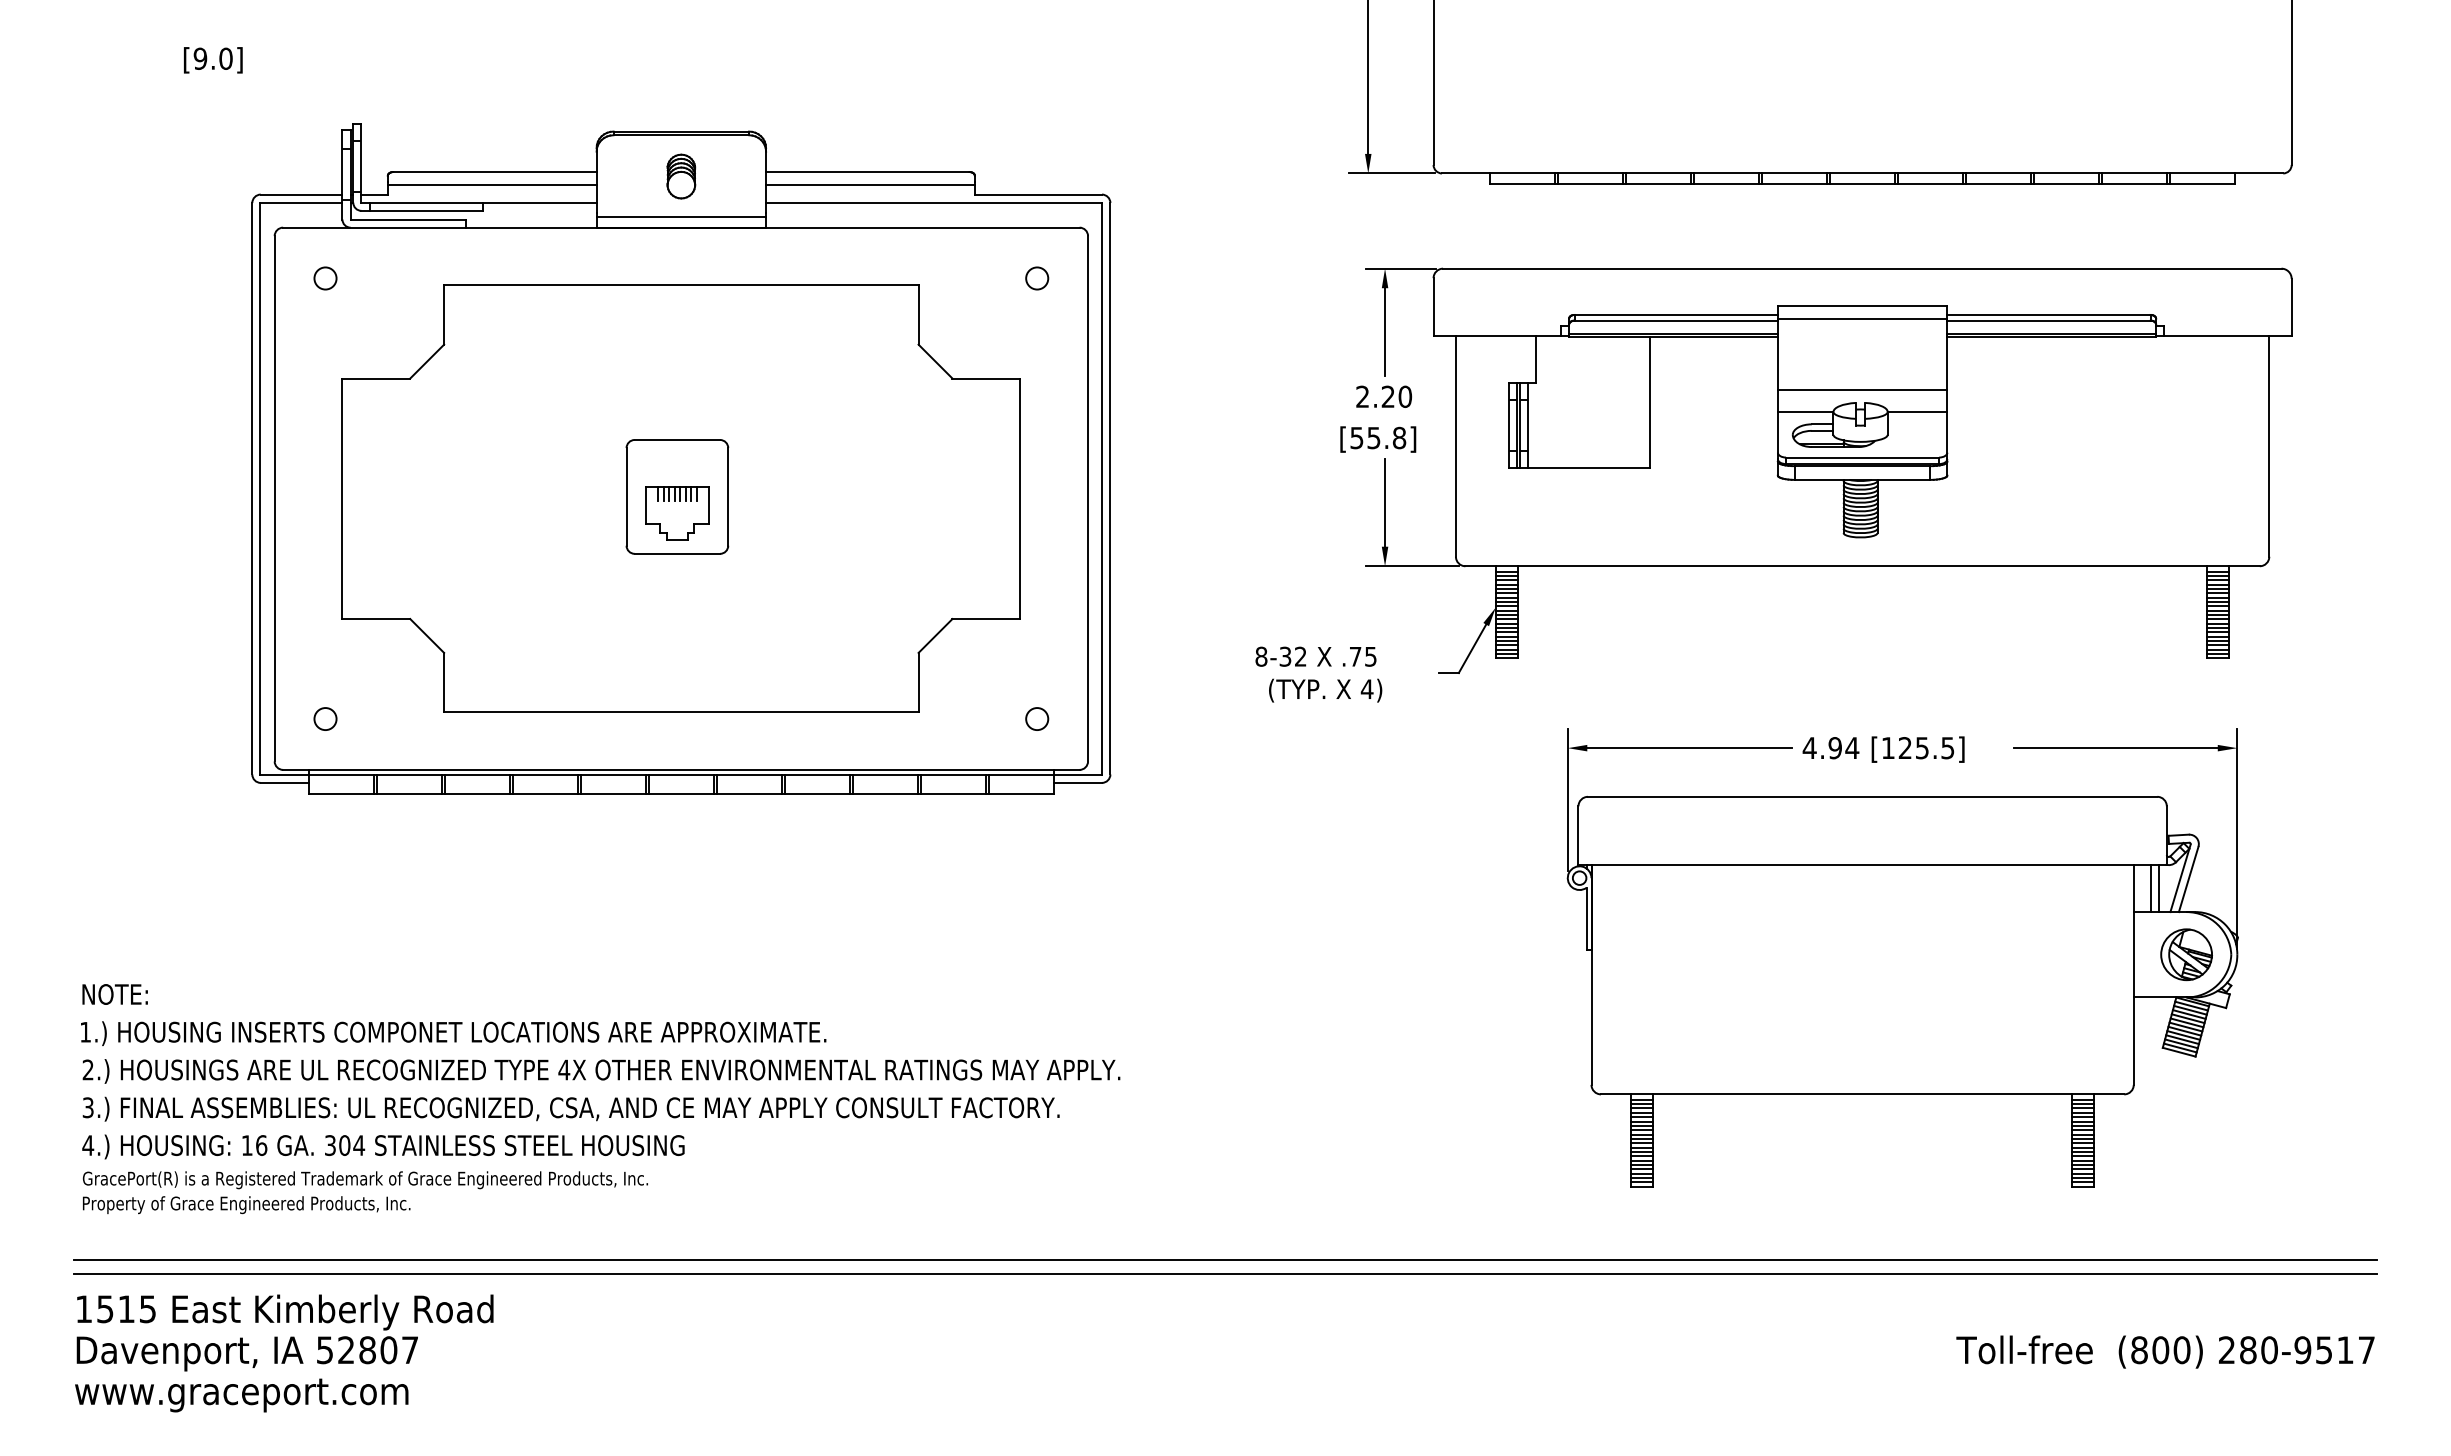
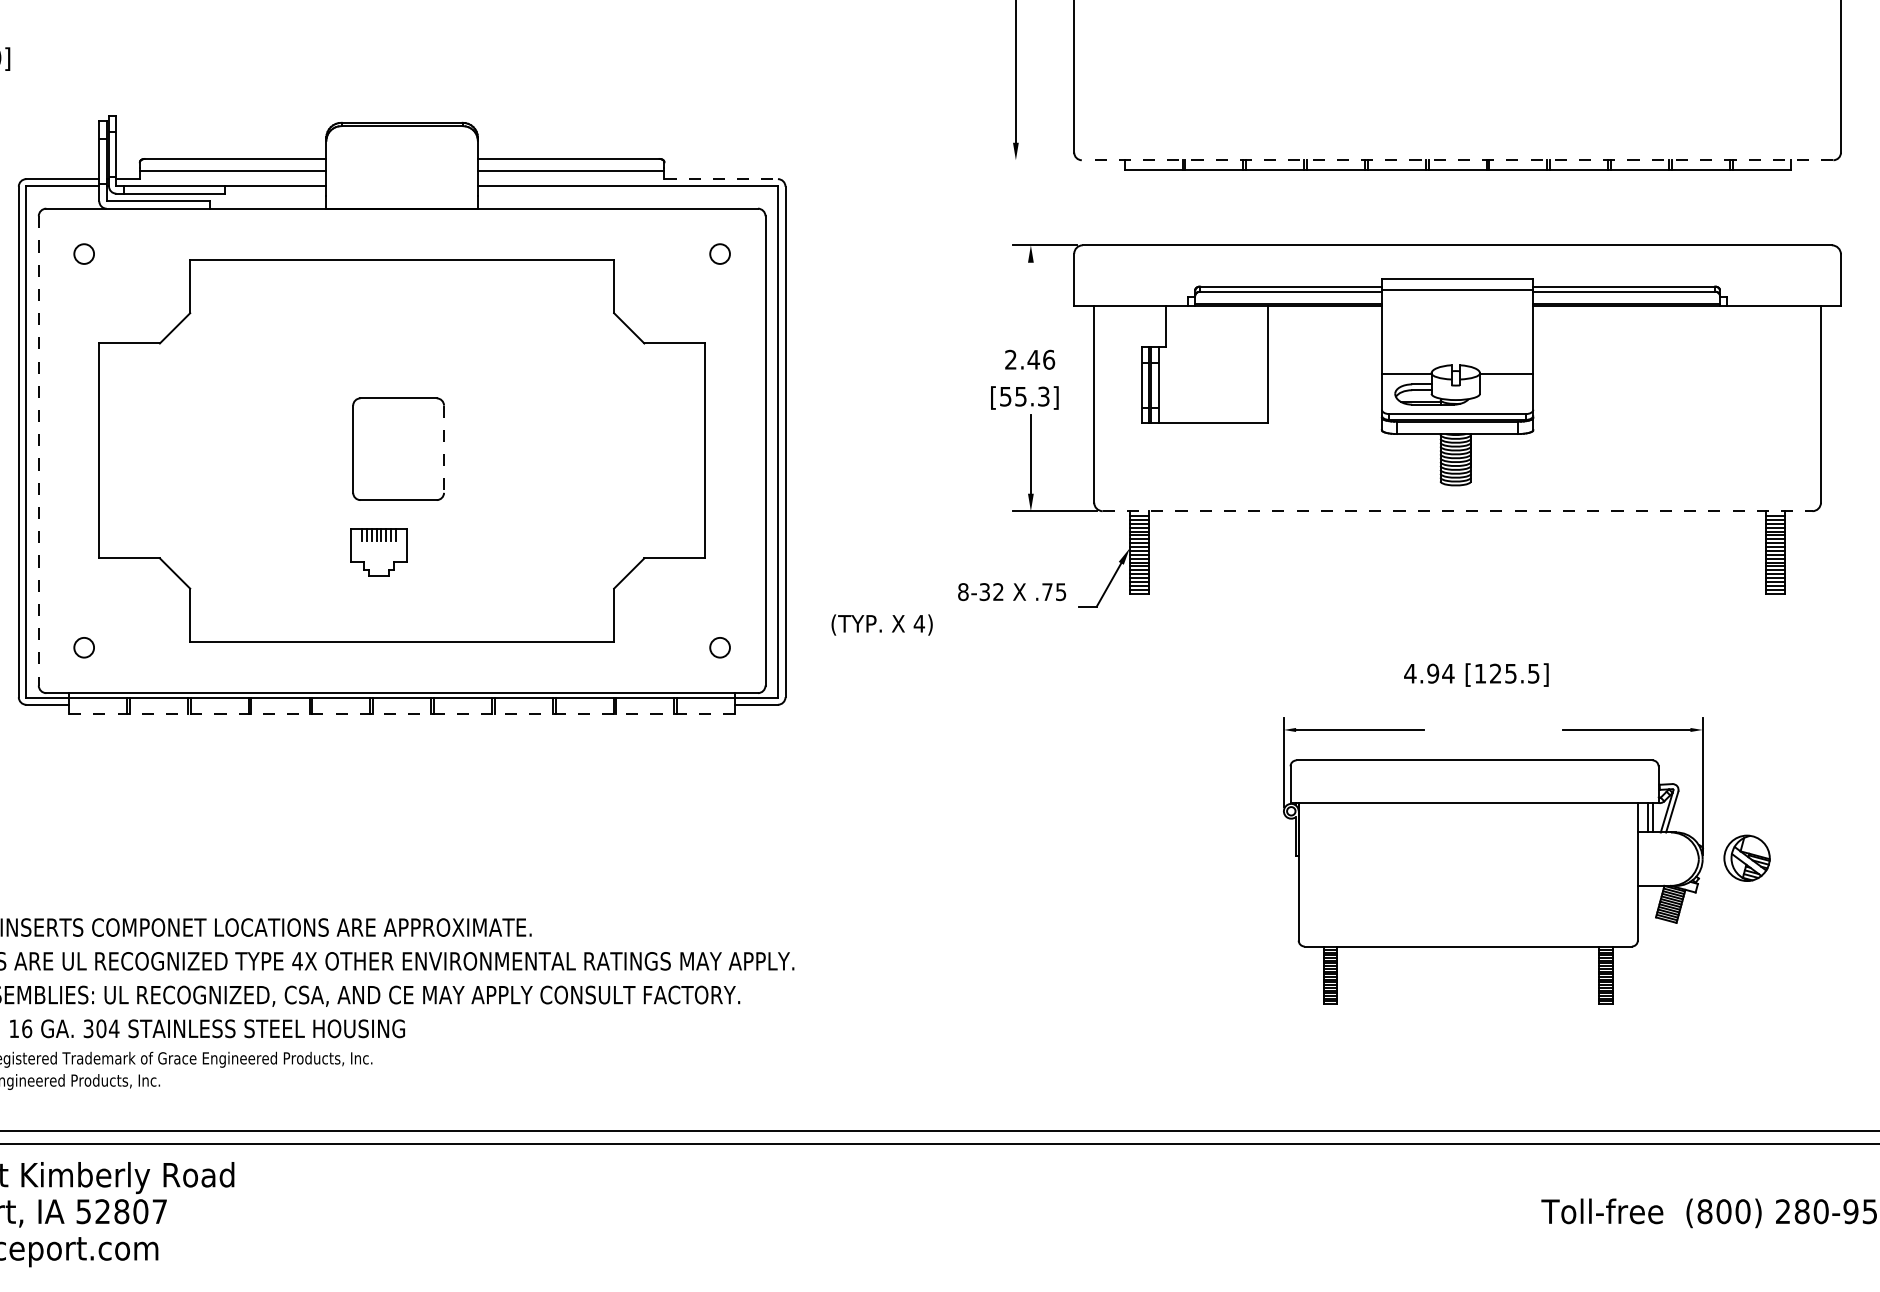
line: (1391, 173) -> (1036, 160), removed
line: (1862, 173) -> (1457, 160), solid -> dashed
part: (681, 176) -> (402, 162), removed
line: (1038, 194) -> (721, 179), solid -> dashed
line: (681, 217) -> (402, 199), removed
line: (1385, 332) -> (1031, 302), removed
line: (1862, 390) -> (1457, 354), removed
text: (1396, 396) -> (1041, 359), 2.20 -> 2.46
text: (1399, 438) -> (1043, 397), [55.8] -> [55.3]
line: (728, 496) -> (444, 448), solid -> dashed
line: (274, 498) -> (38, 450), solid -> dashed
part: (677, 513) -> (379, 552), moved
line: (1863, 566) -> (1458, 511), solid -> dashed
text: (1315, 656) -> (1011, 591), moved
text: (1325, 690) -> (882, 624), moved
line: (681, 793) -> (402, 714), solid -> dashed
part: (1902, 957) -> (1493, 860), size x0.7

